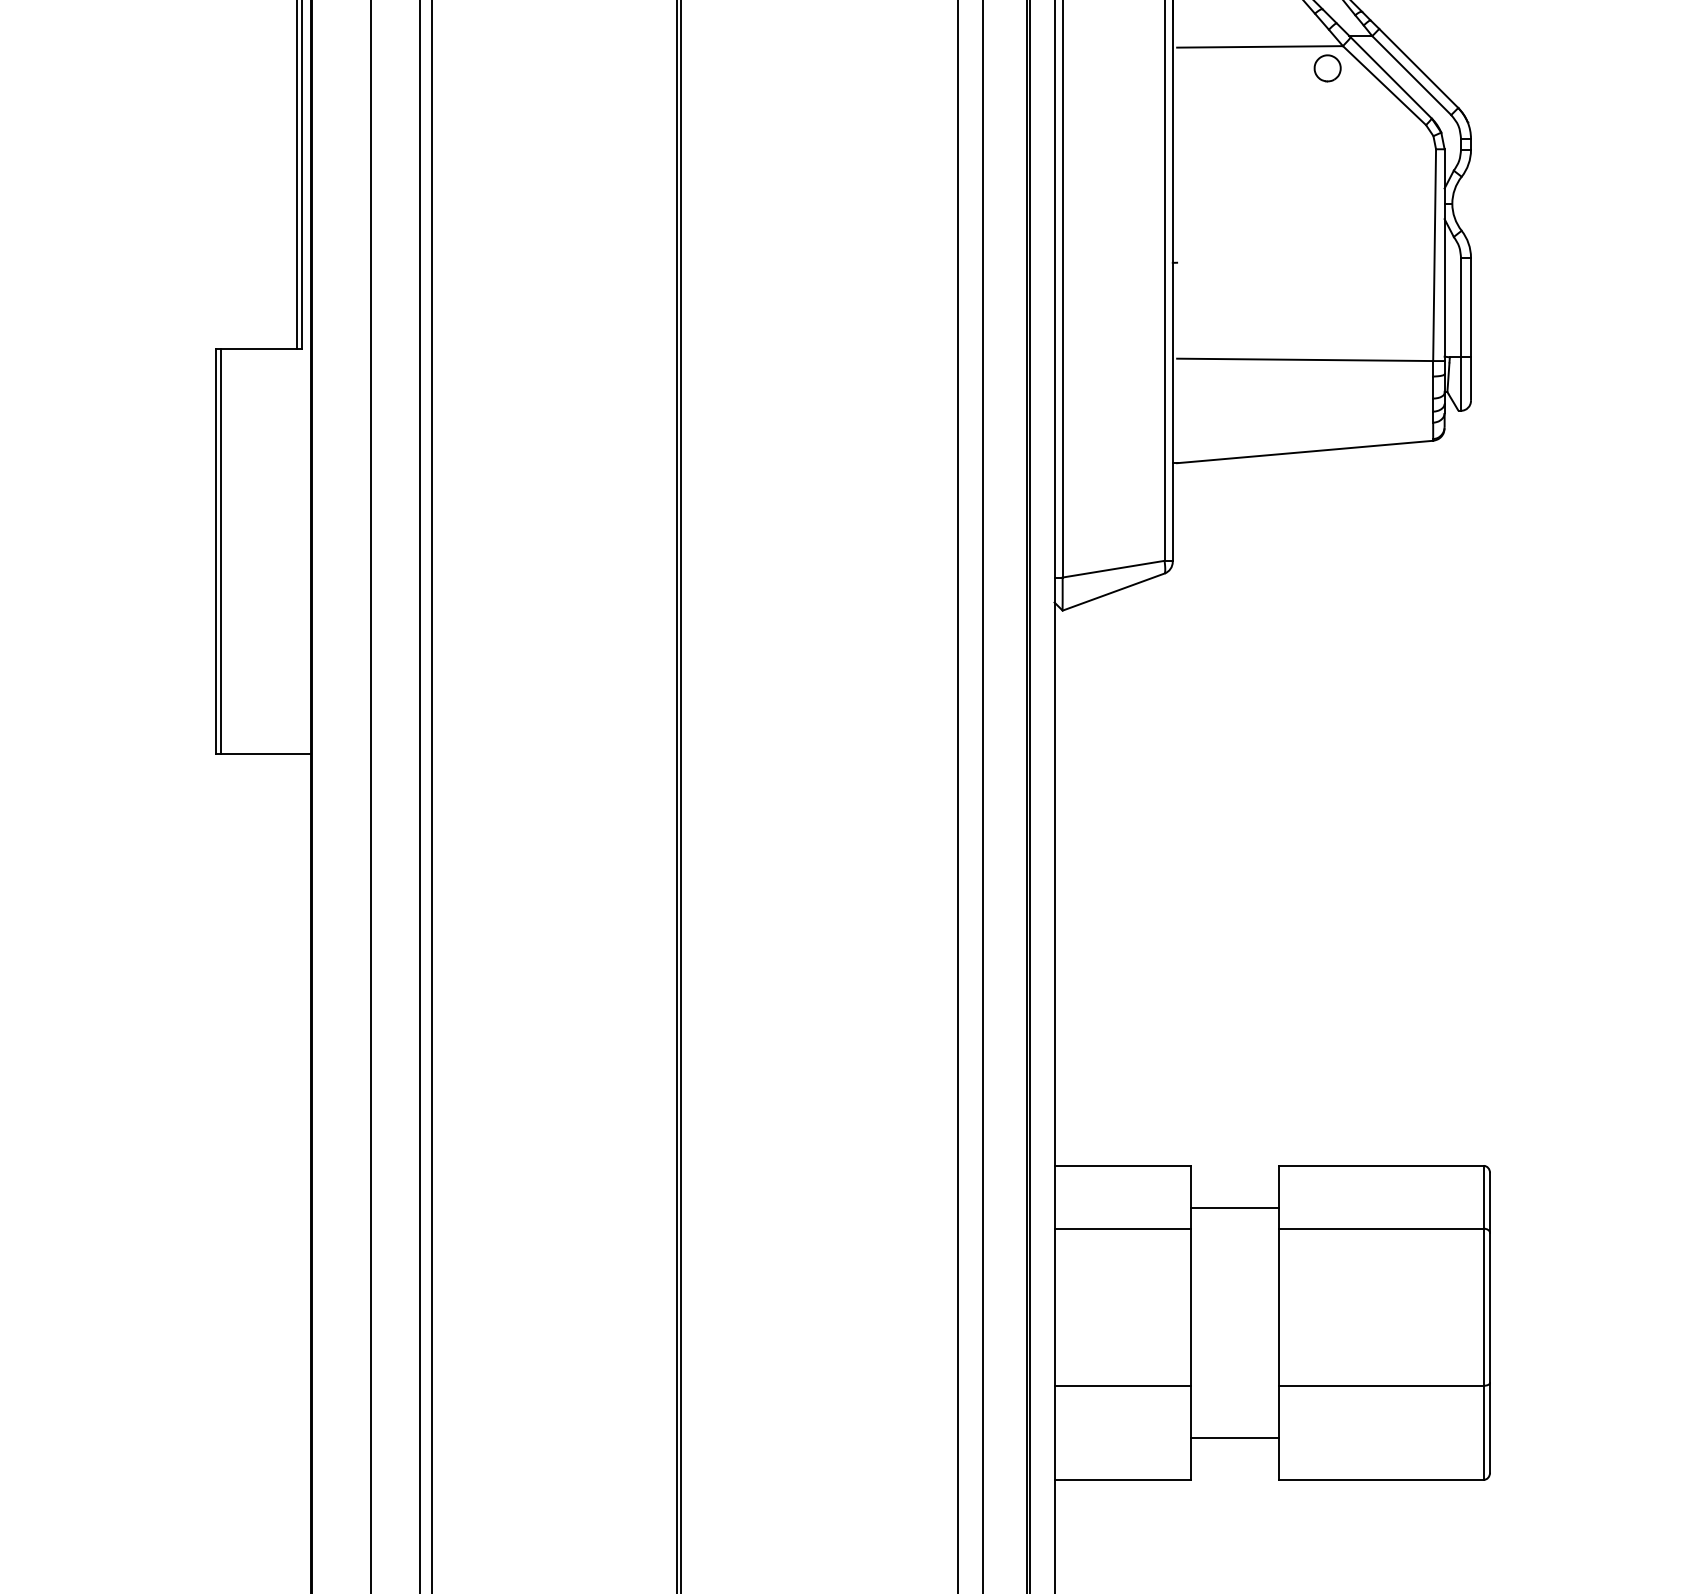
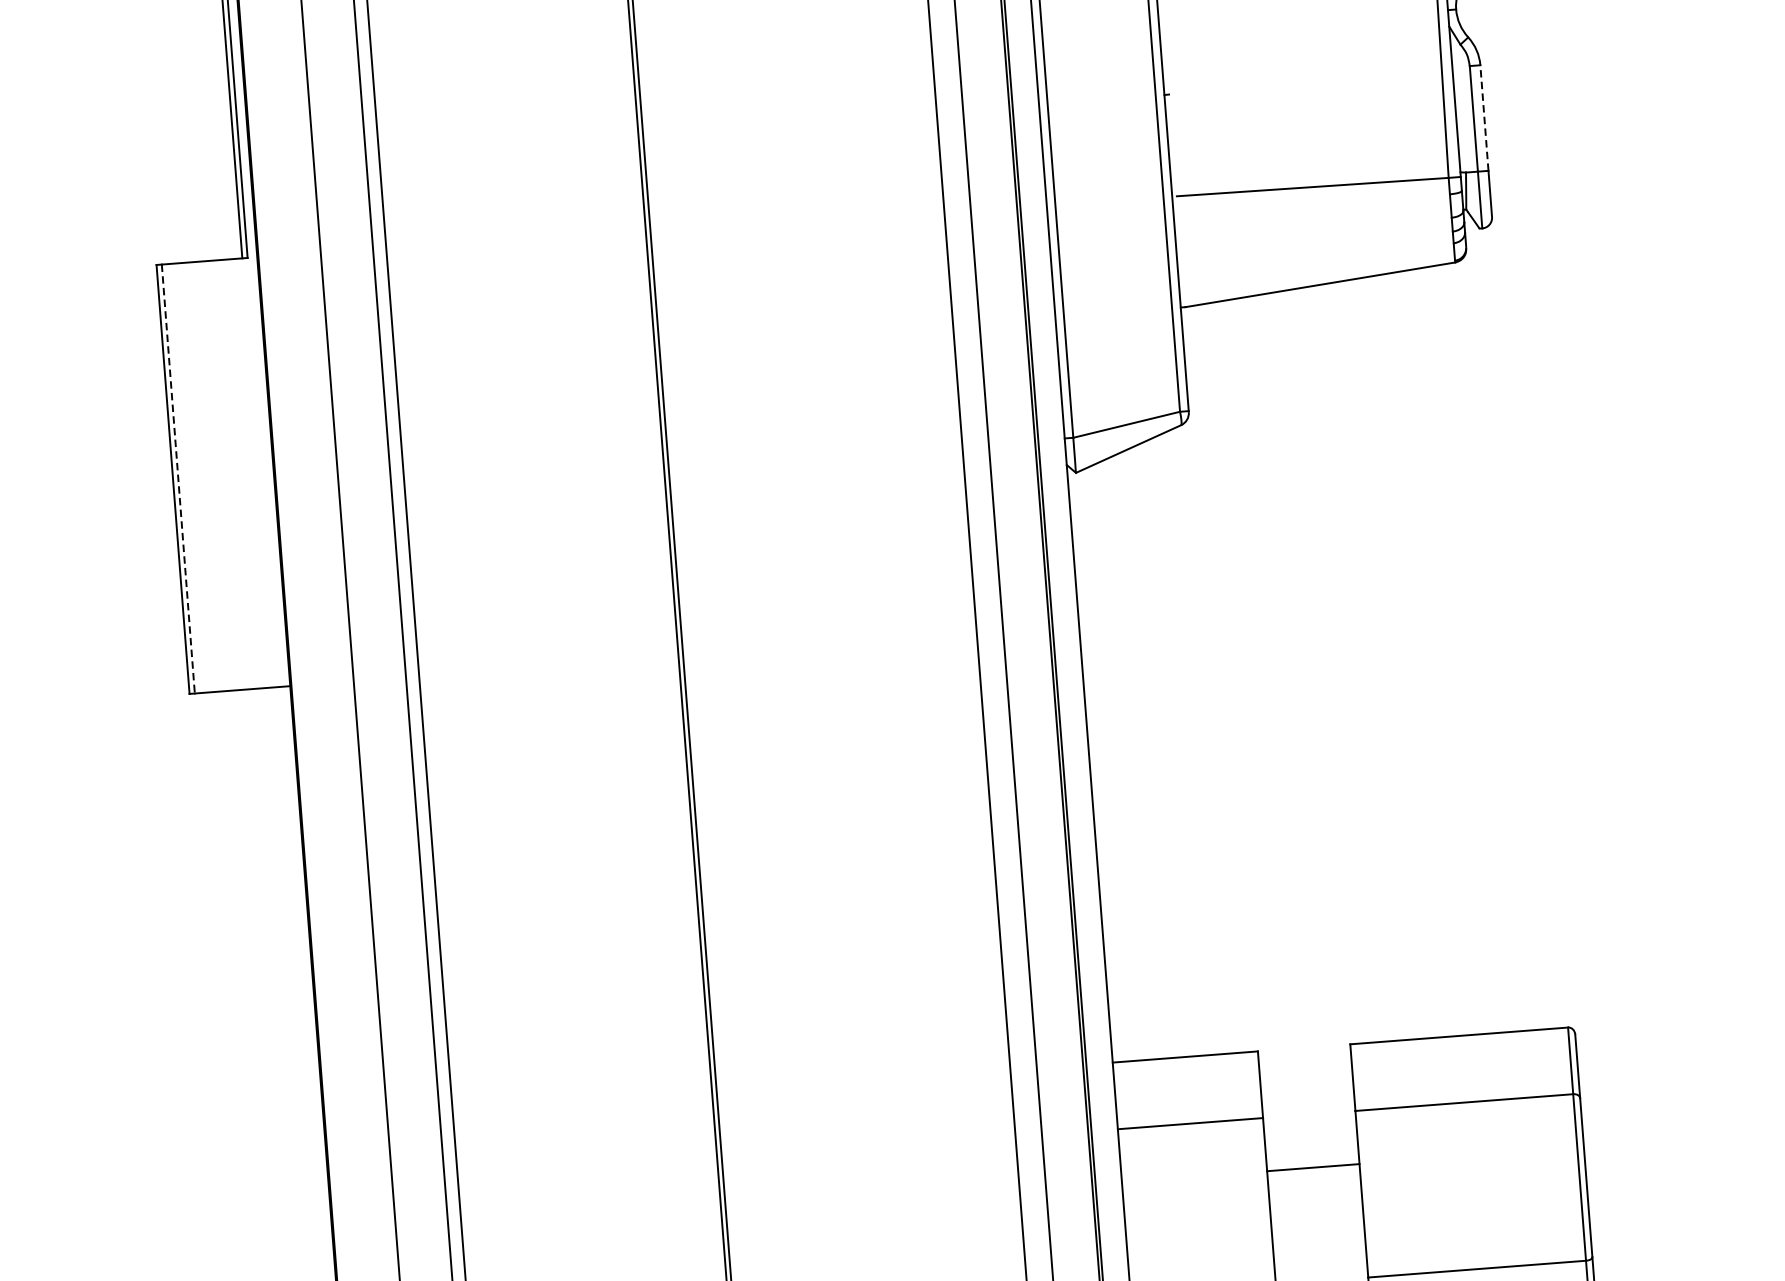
line: (1471, 307) -> (1484, 117), solid -> dashed
line: (220, 552) -> (177, 479), solid -> dashed
line: (1234, 1207) -> (1312, 1167), moved

